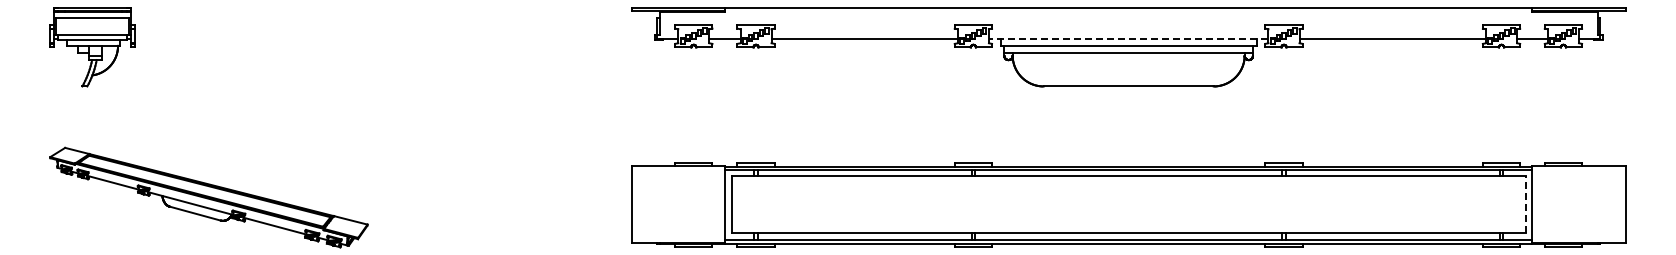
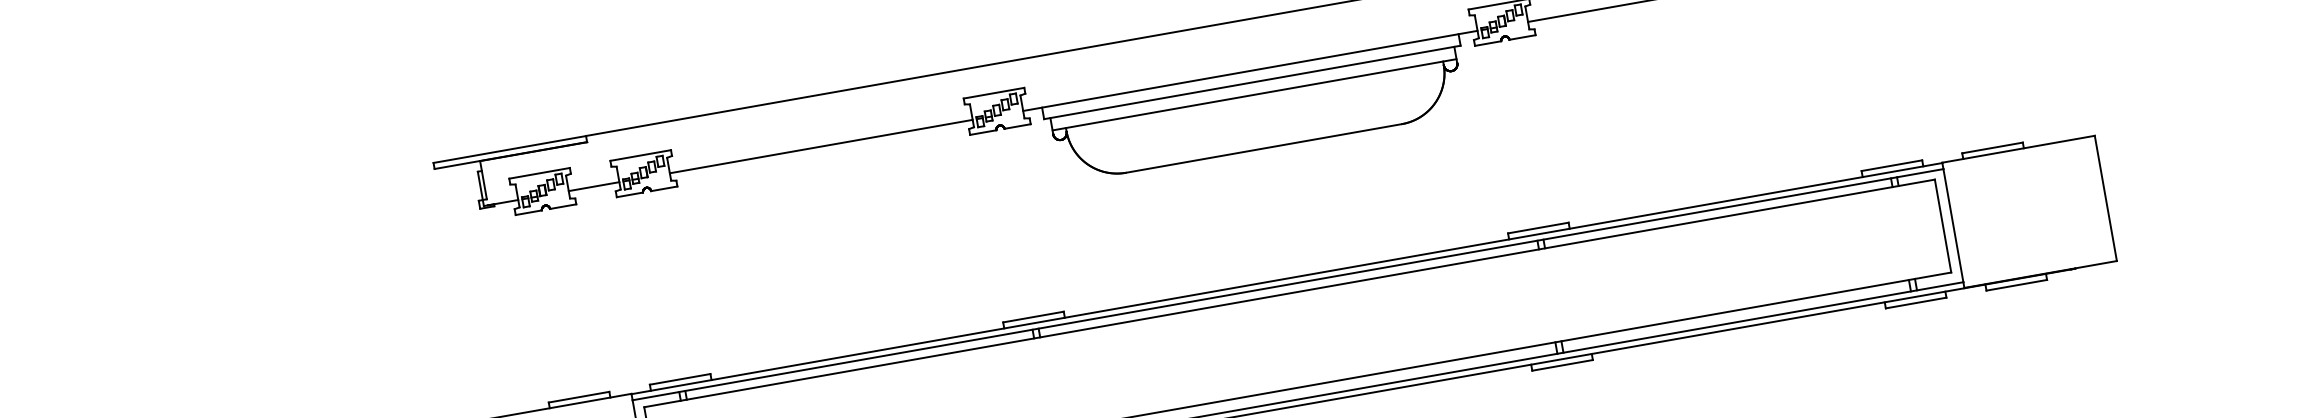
line: (1128, 38) -> (1249, 70), dashed -> solid
line: (1525, 204) -> (1942, 226), dashed -> solid

